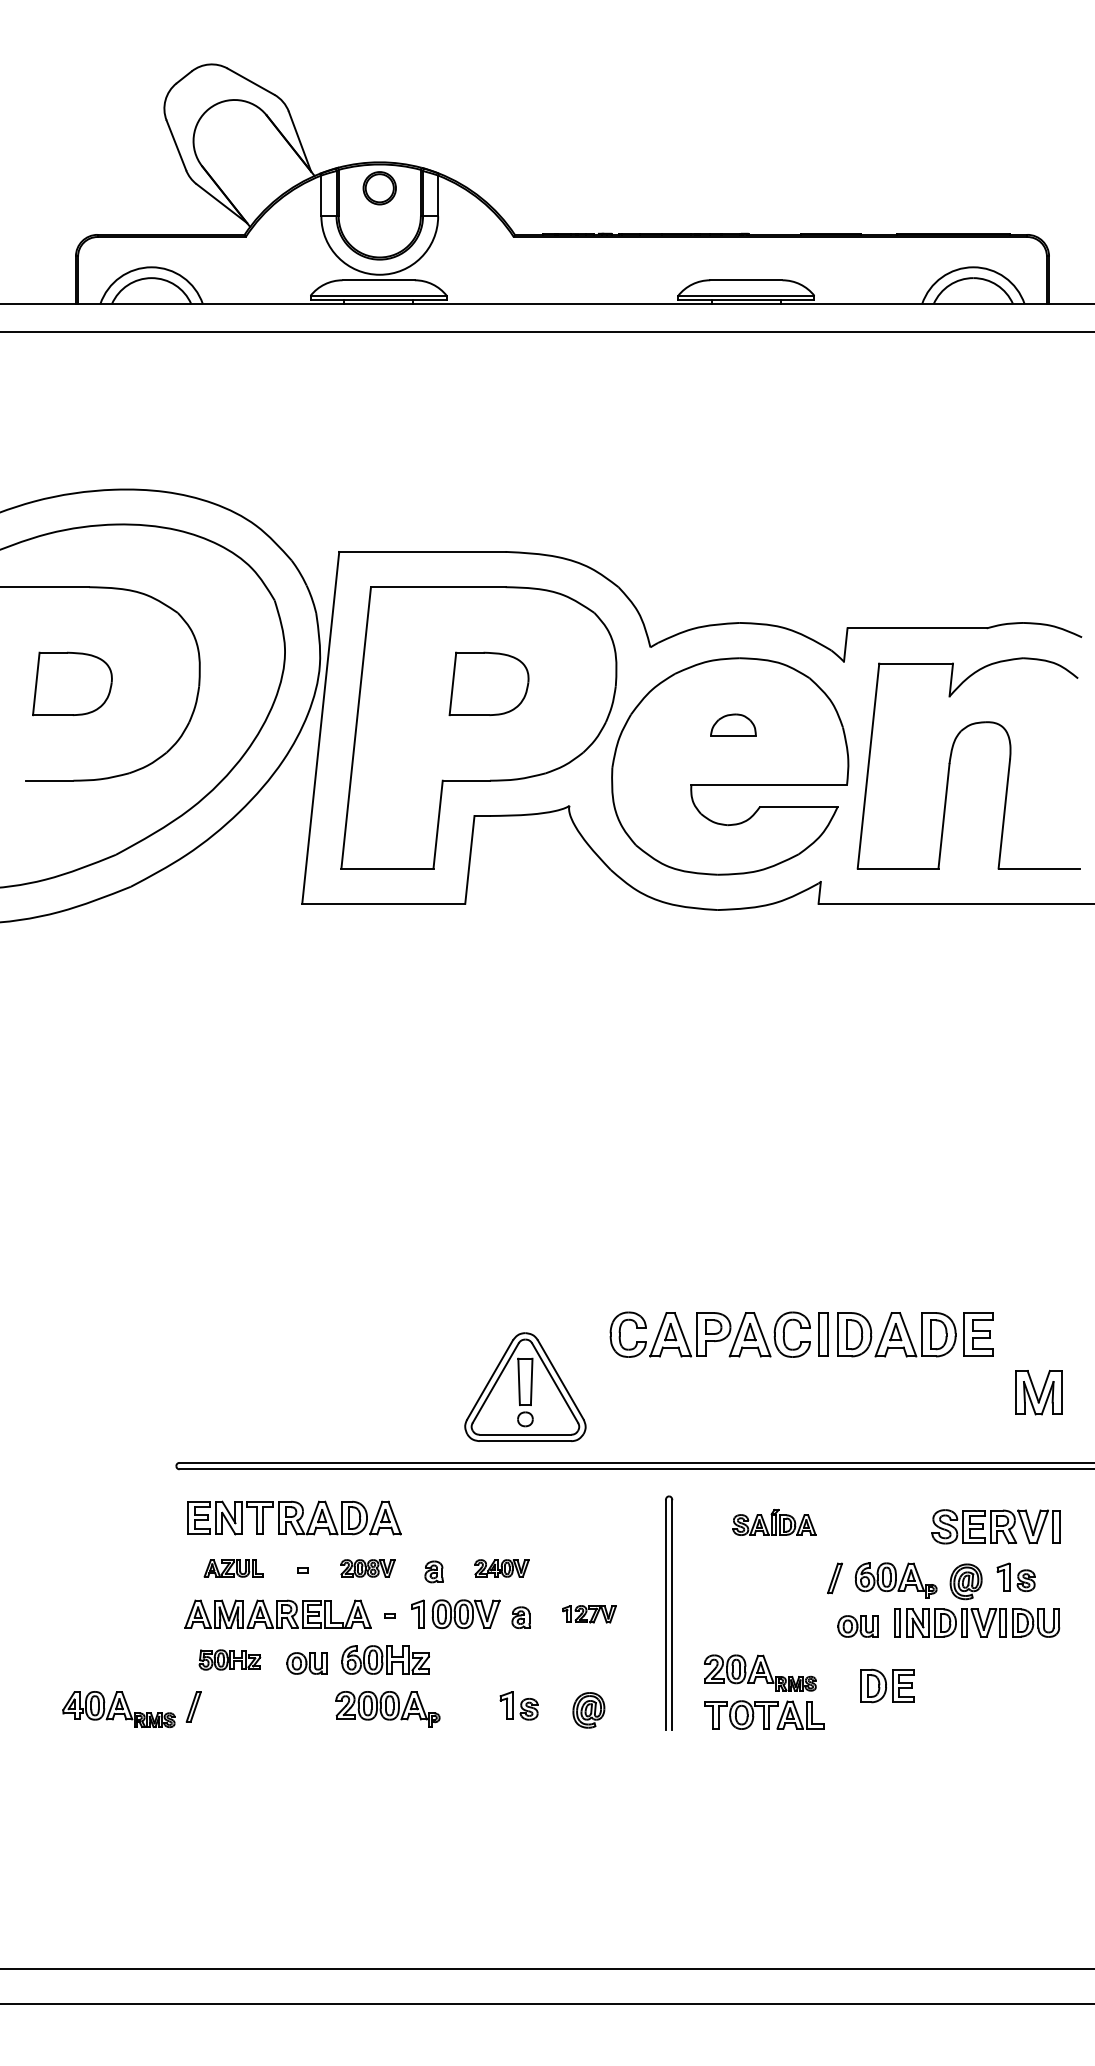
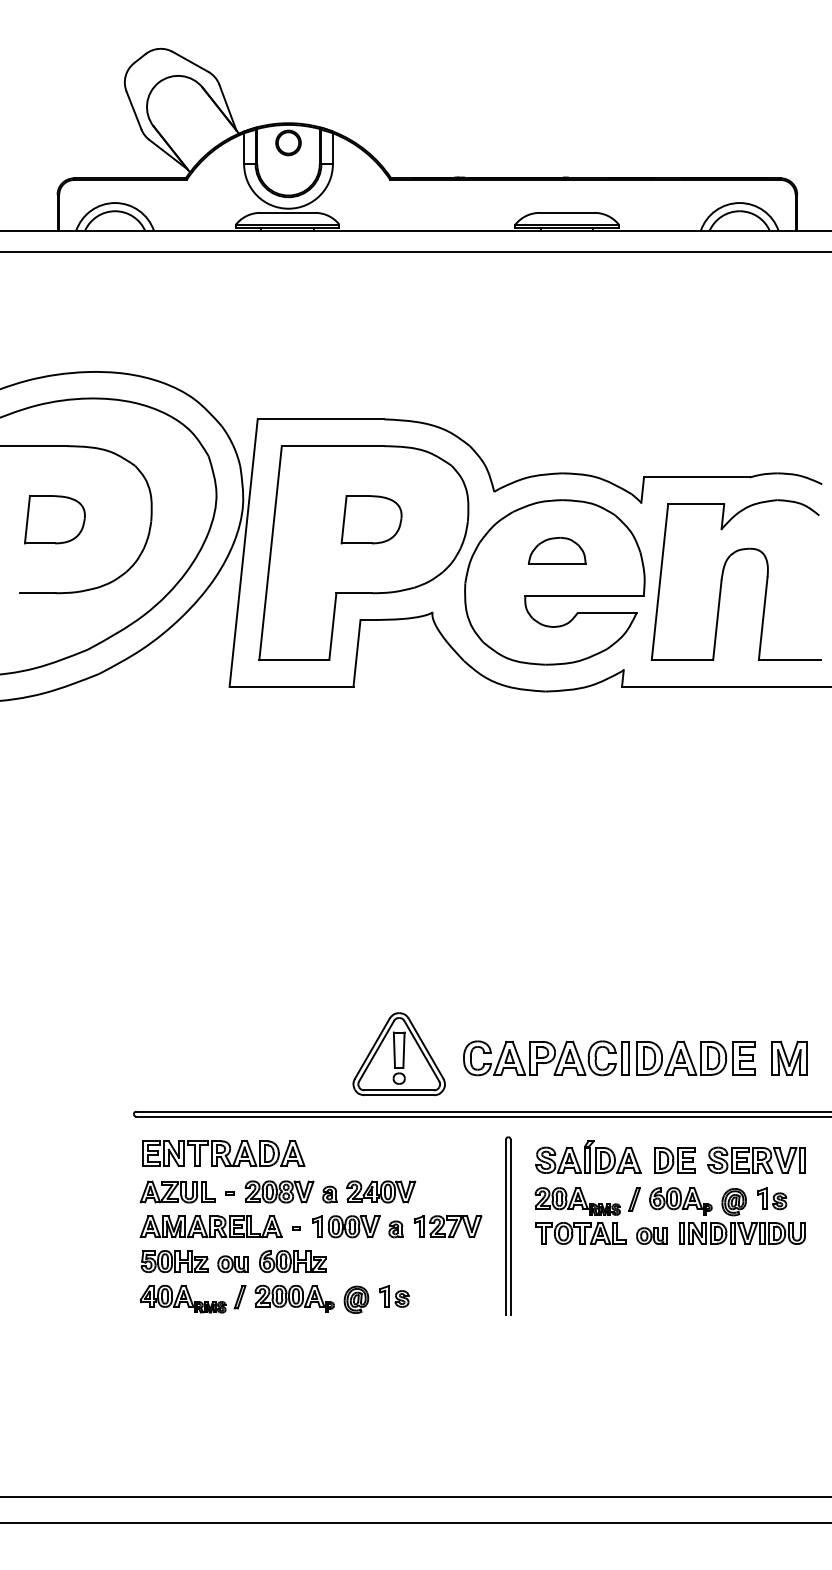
part: (733, 724) -> (557, 550), size x1.67
part: (802, 1334) -> (609, 1058), moved
part: (774, 1521) -> (588, 1156), size x1.67
part: (233, 1567) -> (177, 1191), size x1.67
part: (367, 1567) -> (279, 1191), size x1.67
part: (502, 1567) -> (381, 1191), size x1.67
part: (588, 1613) -> (447, 1226), size x1.67
part: (229, 1659) -> (174, 1261), size x1.43
part: (766, 1683) -> (582, 1209), moved
part: (887, 1686) -> (674, 1160), moved
part: (131, 1708) -> (192, 1298), moved
part: (588, 1709) -> (356, 1299), moved

